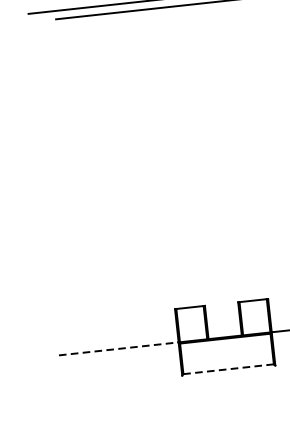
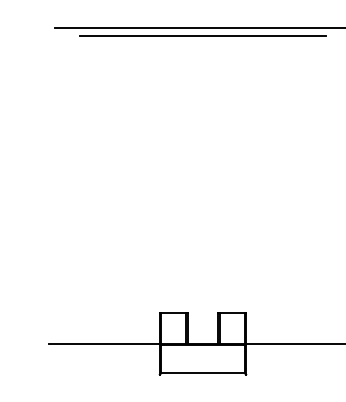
line: (118, 348) -> (104, 343), dashed -> solid
line: (229, 369) -> (203, 373), dashed -> solid

